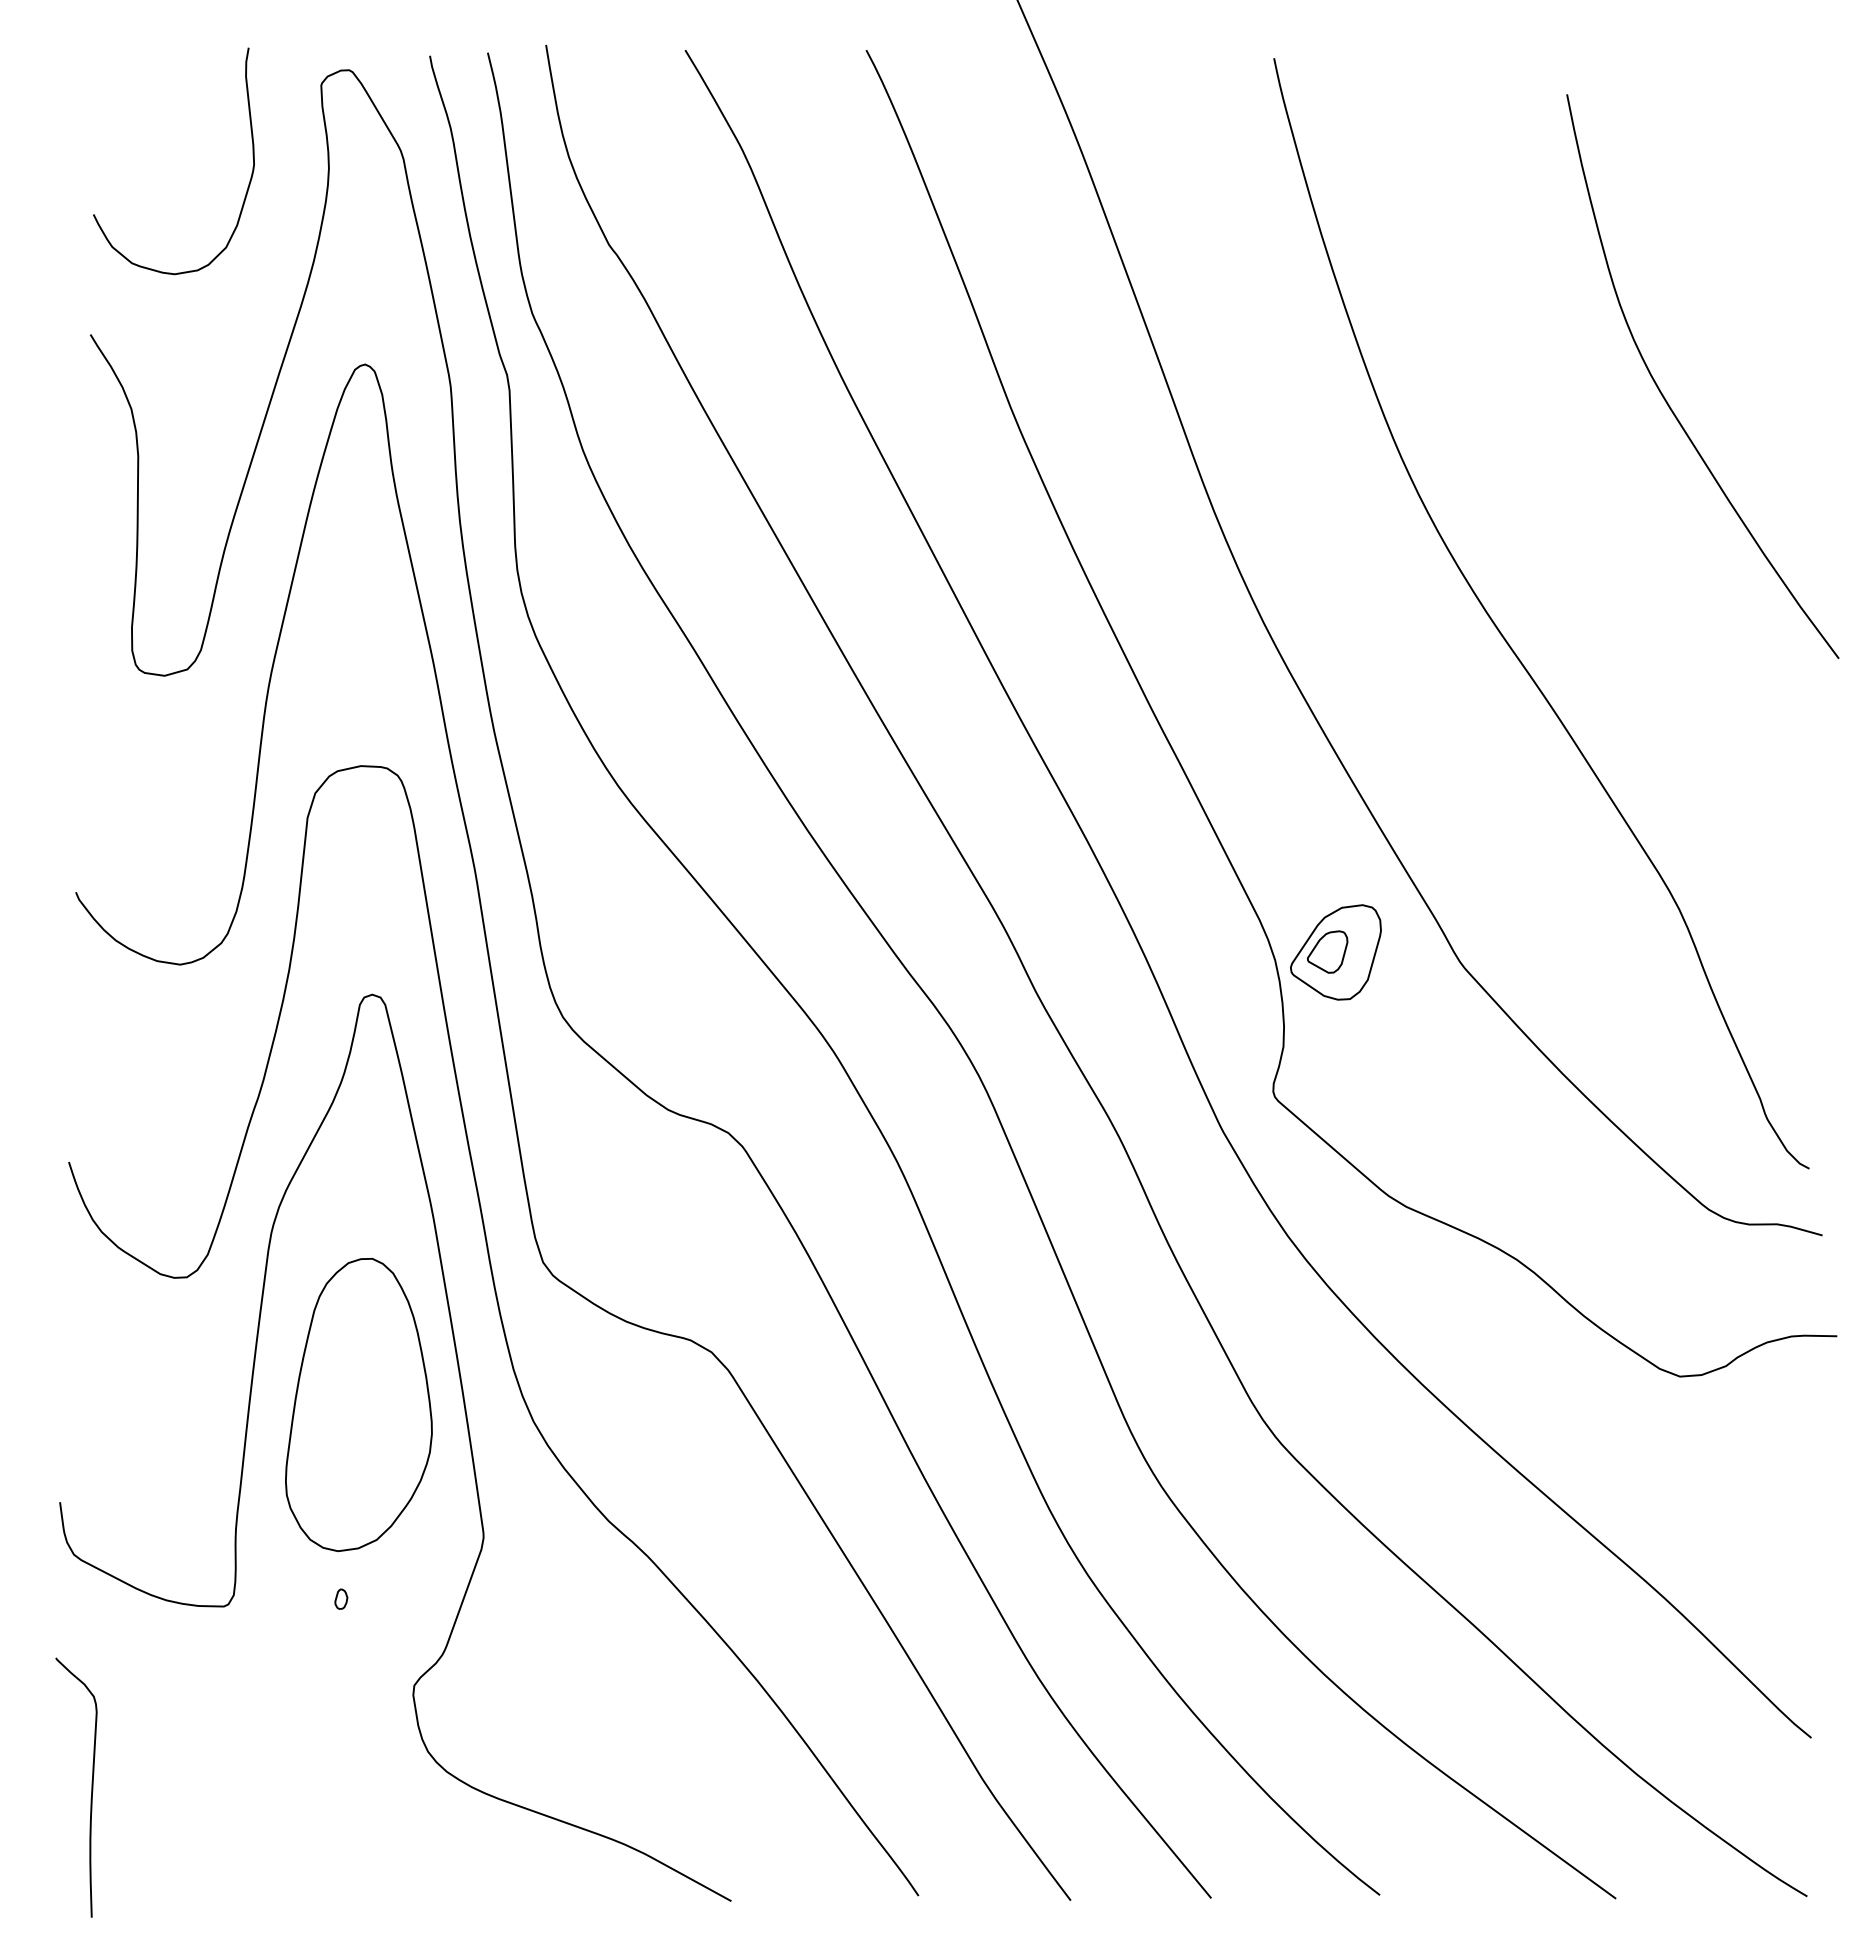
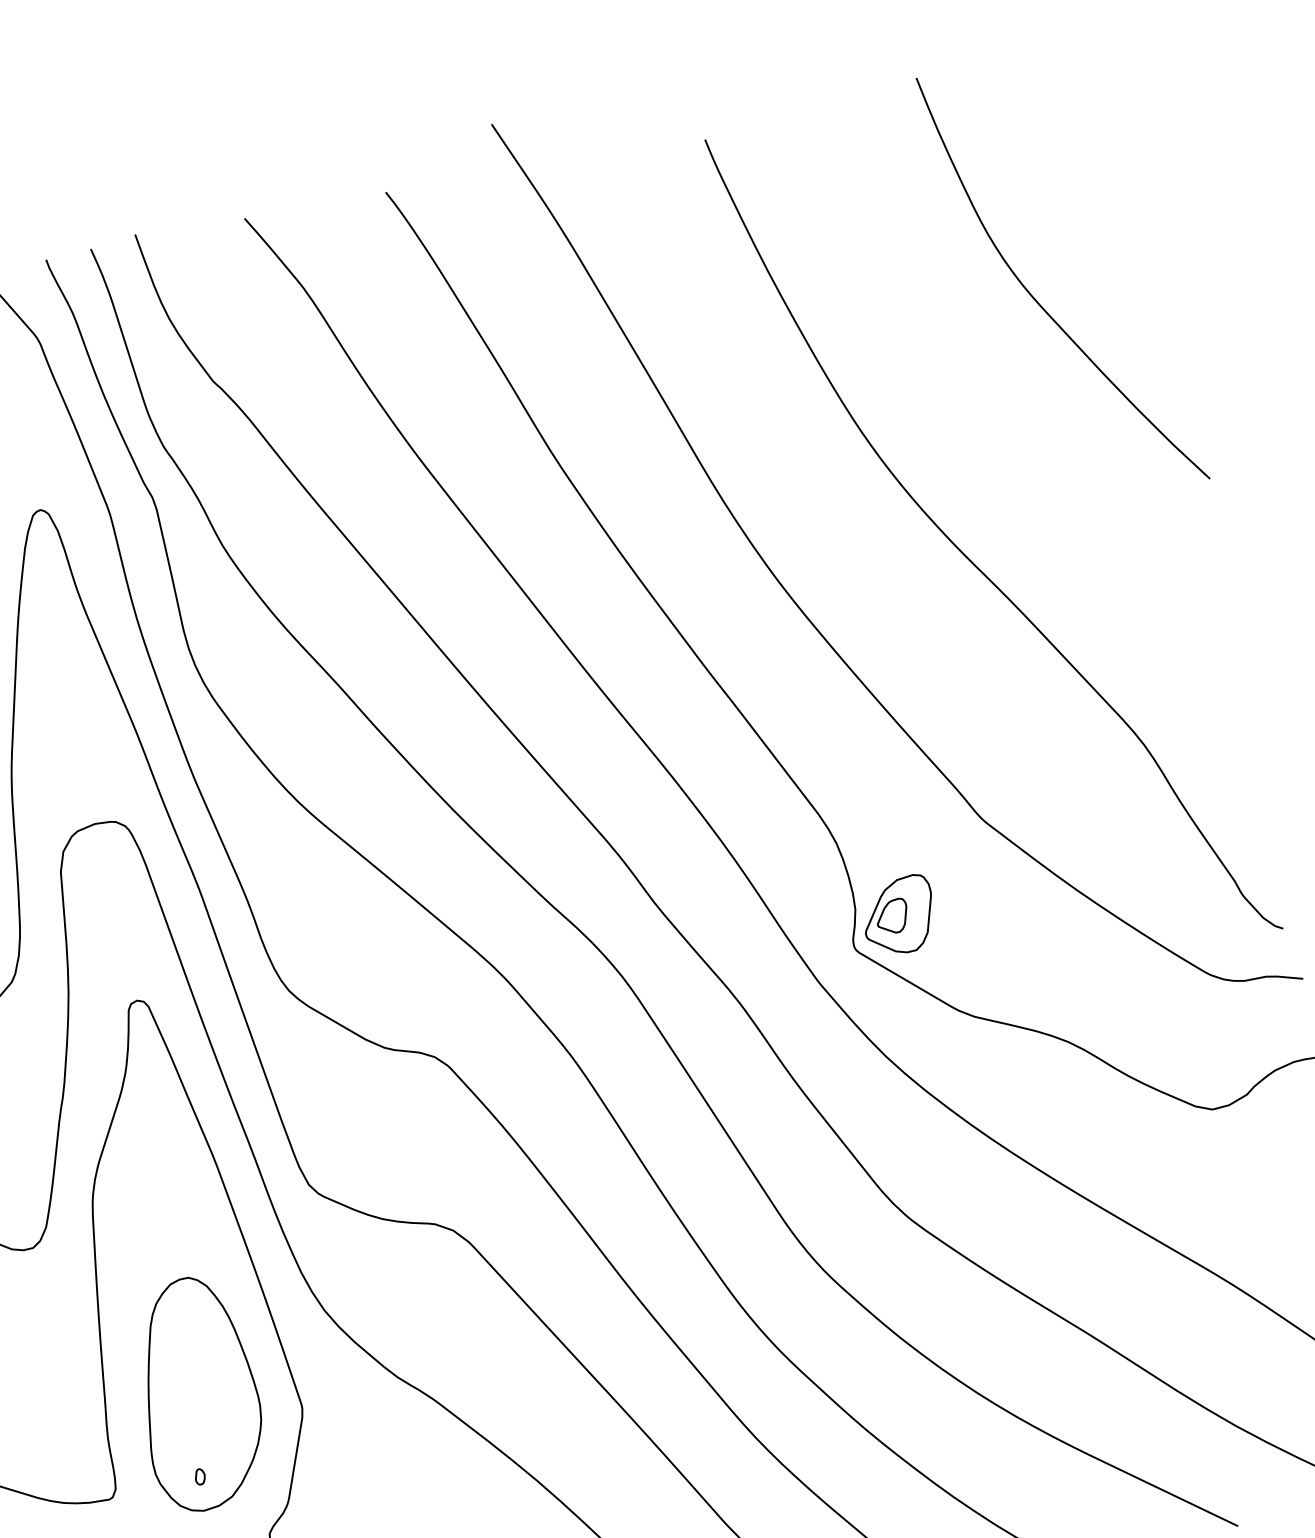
curve: (1666, 399) -> (1038, 301), moved
part: (1335, 952) -> (898, 915), moved
part: (358, 1405) -> (198, 1394), moved

